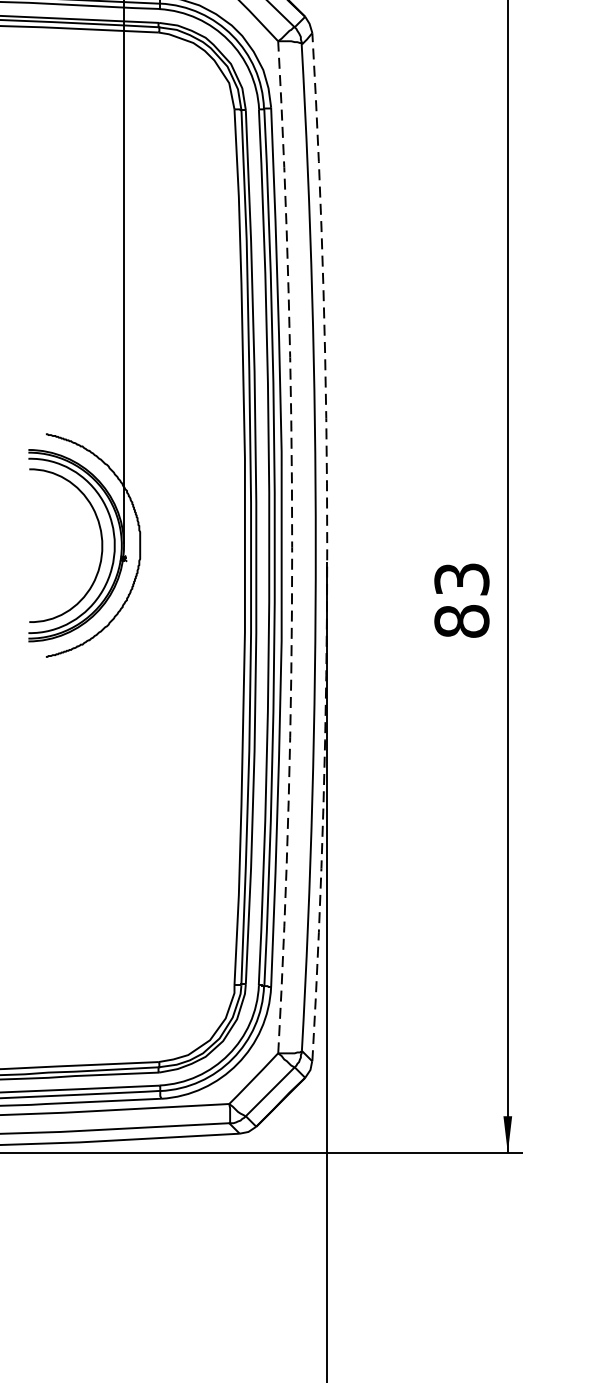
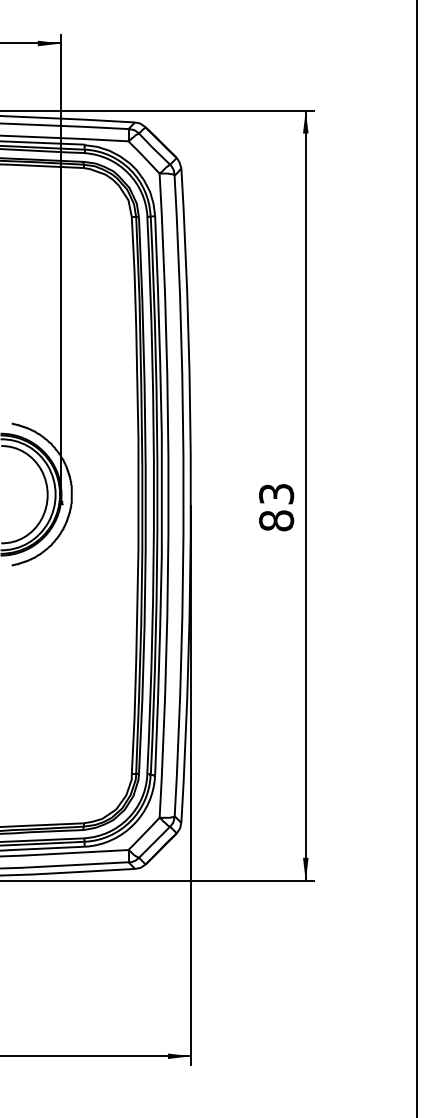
arc: (292, 547) -> (168, 495), dashed -> solid
arc: (326, 547) -> (190, 495), dashed -> solid
text: (461, 600) -> (276, 507), moved

